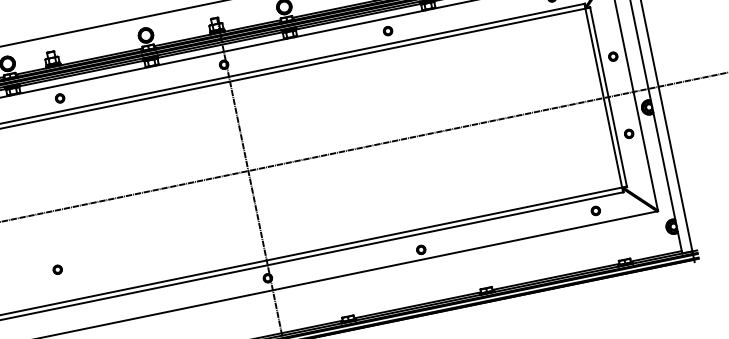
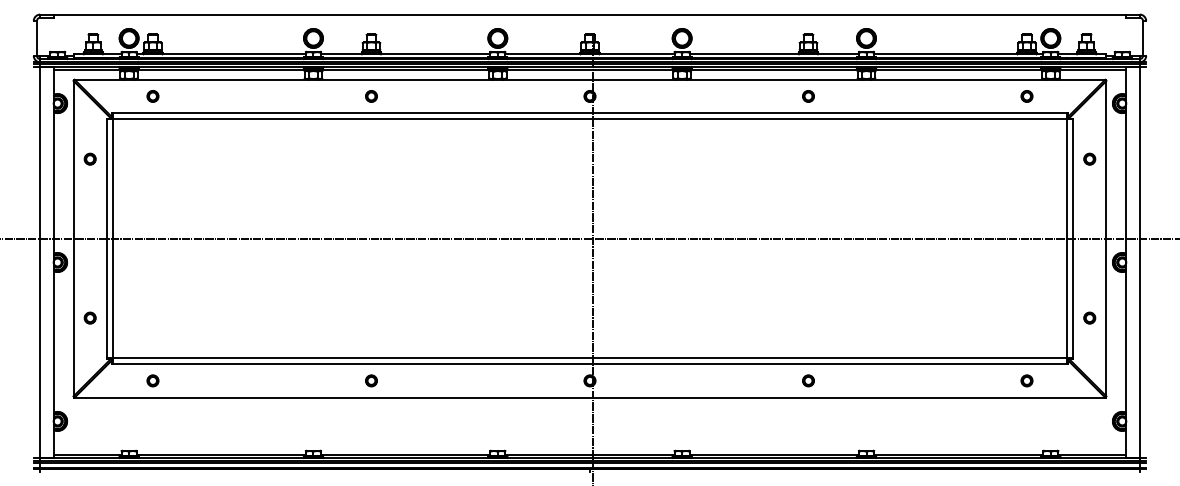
part: (612, 56) -> (1089, 158), moved
part: (628, 133) -> (1089, 317), moved
part: (421, 249) -> (808, 380), moved
part: (57, 269) -> (371, 380), moved

